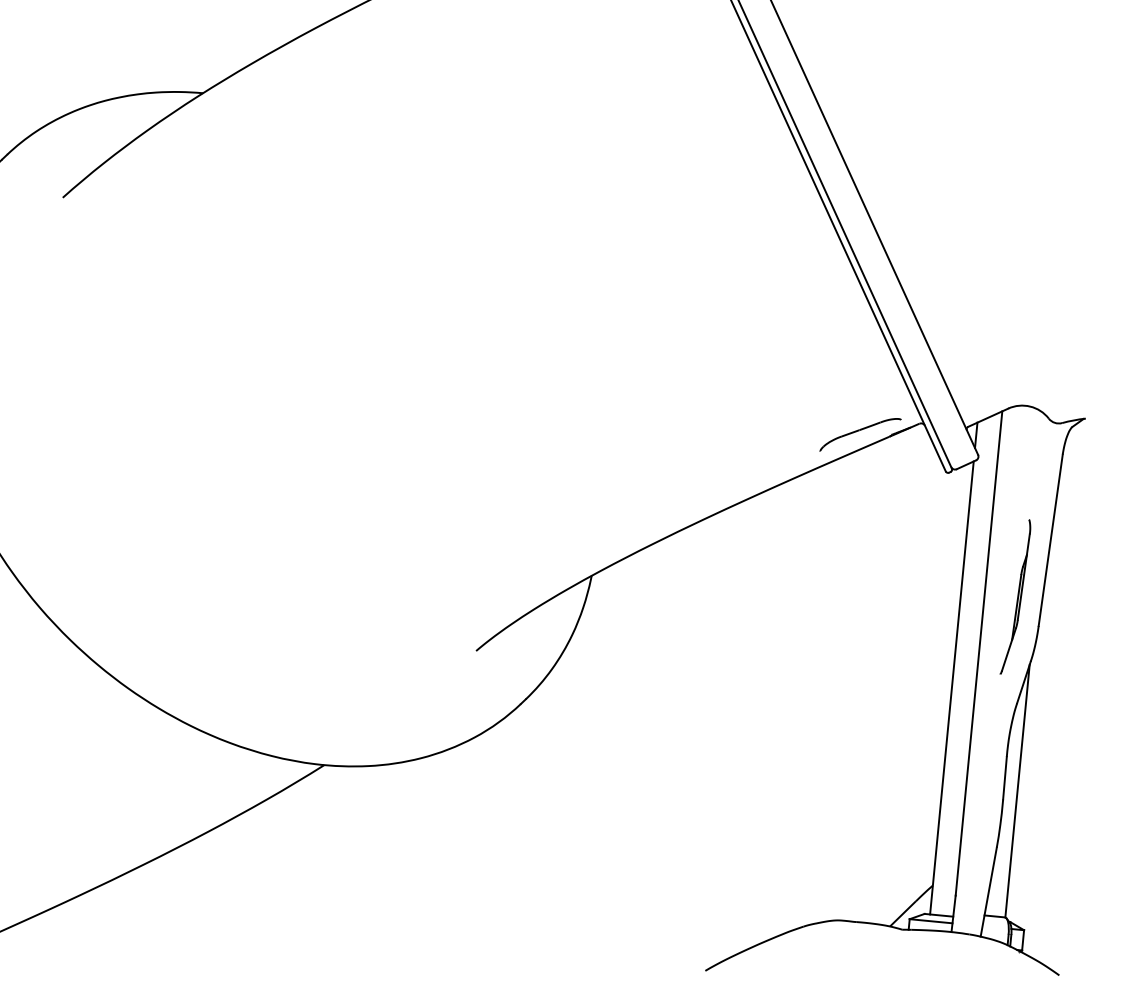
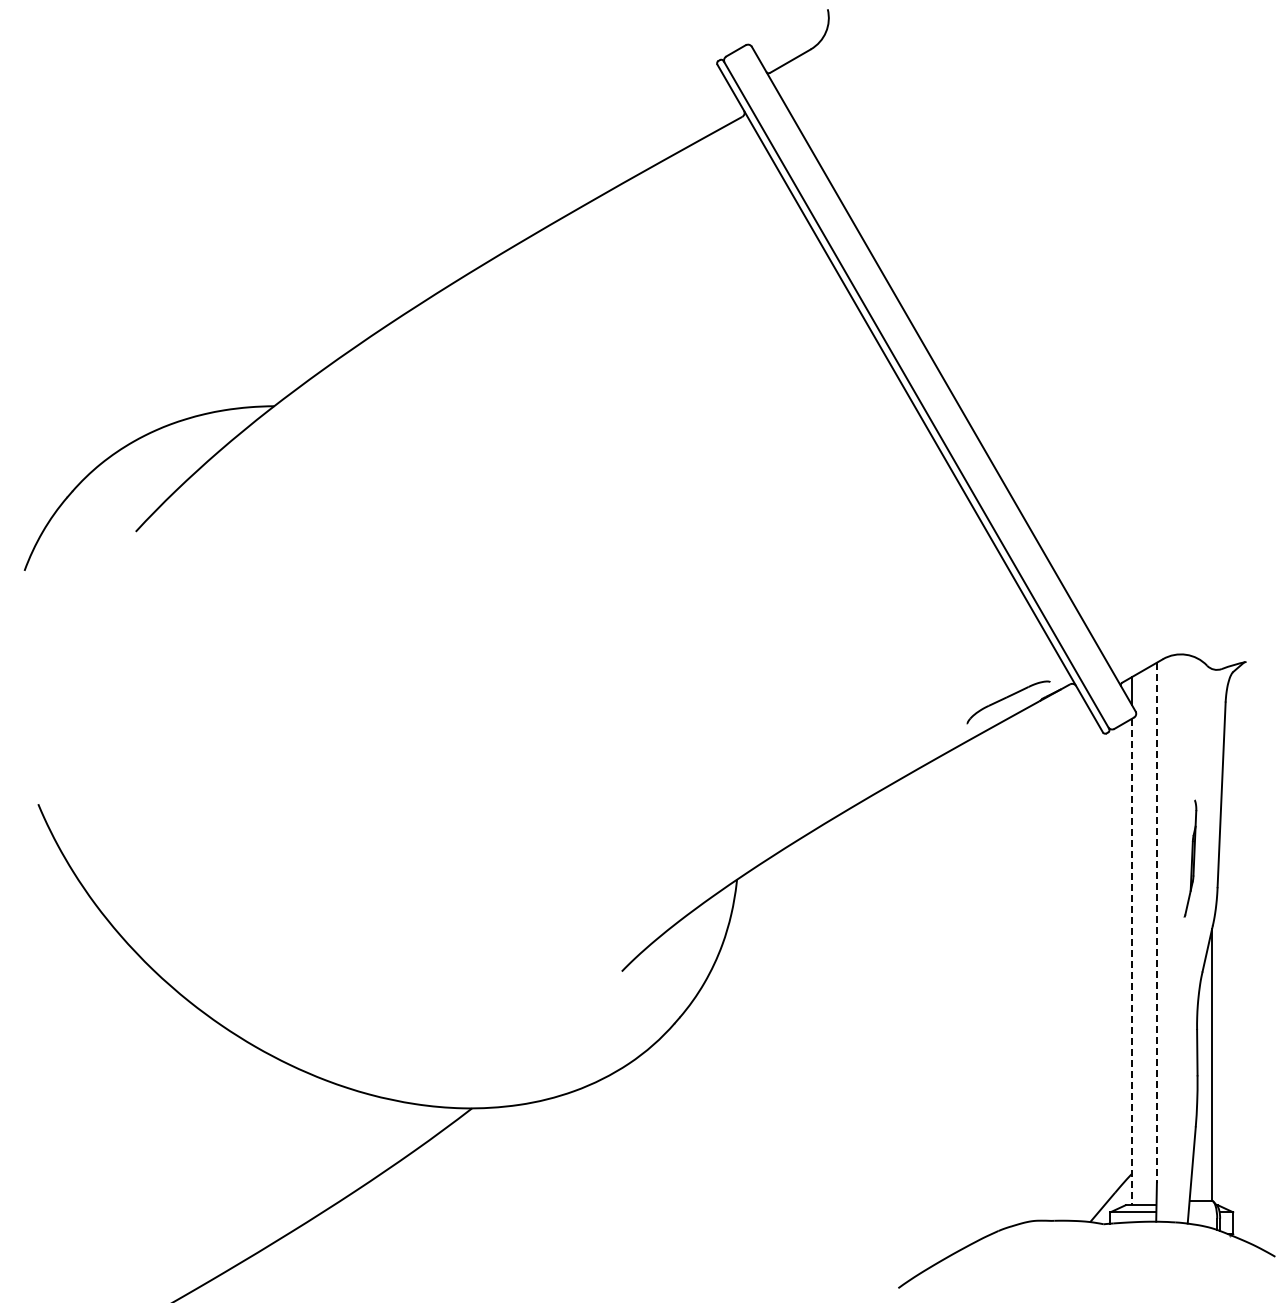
part: (1016, 596) -> (1190, 858), size x0.7
line: (978, 653) -> (1156, 922), solid -> dashed
line: (951, 688) -> (1131, 962), solid -> dashed

